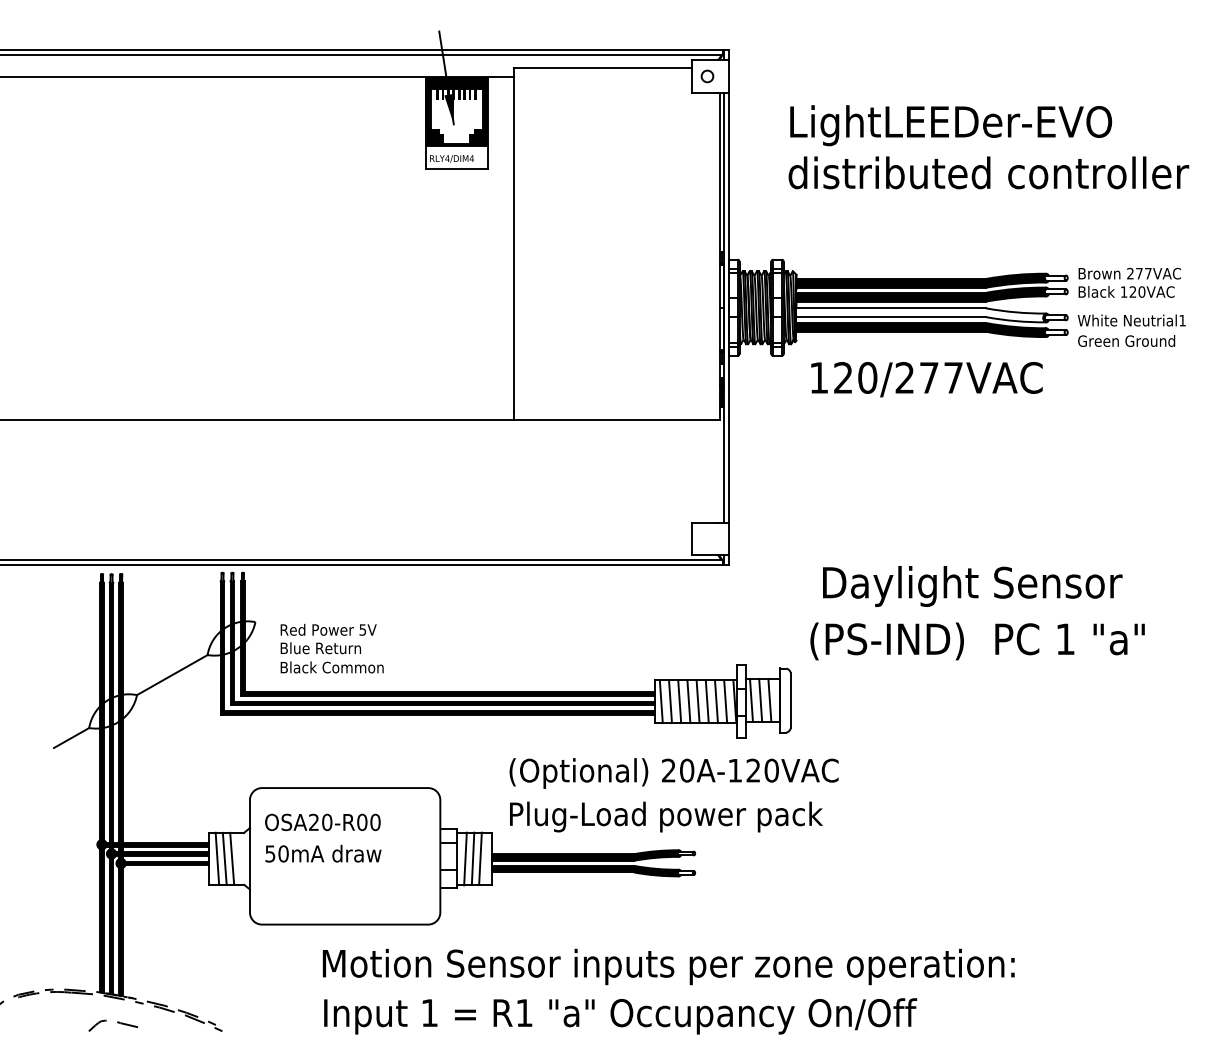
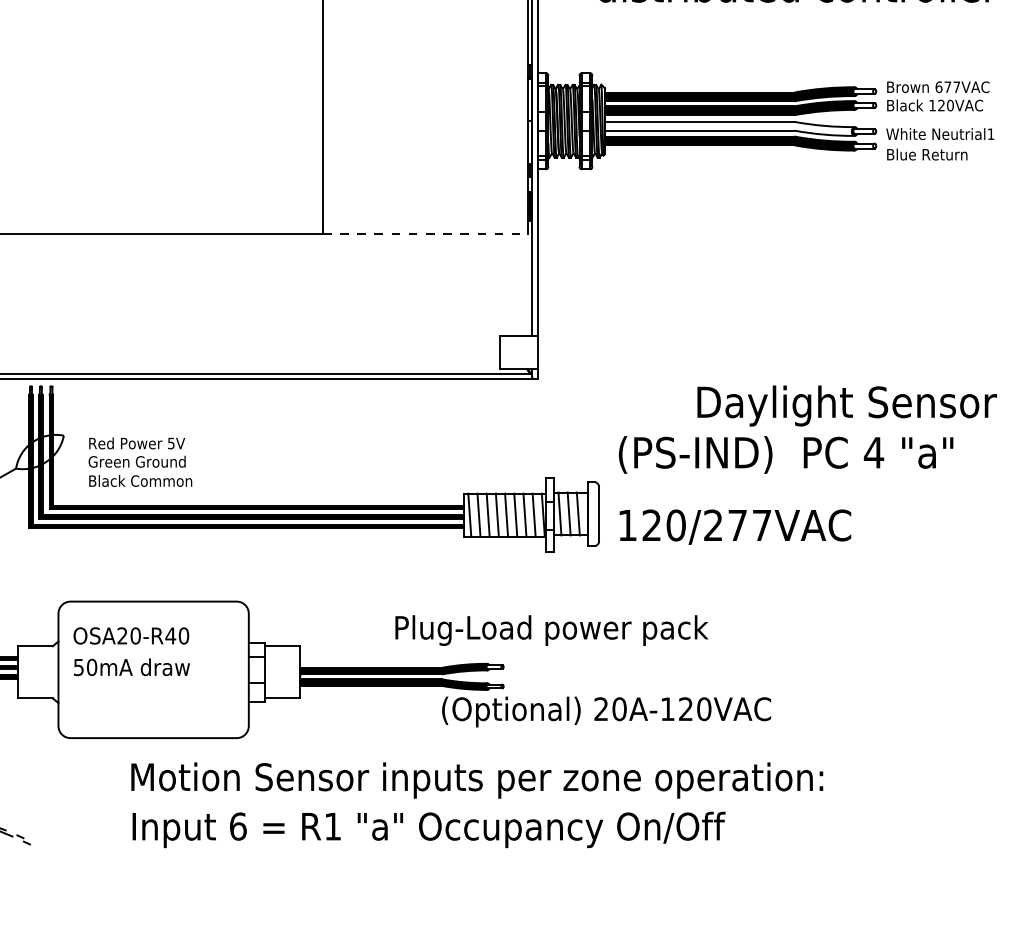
text: (1130, 273) -> (938, 87), 277VAC -> 677VAC
text: (1126, 340) -> (934, 154), Green Ground -> Blue Return
text: (926, 379) -> (734, 527), moved
line: (617, 420) -> (425, 234), solid -> dashed
text: (972, 586) -> (846, 406), moved
text: (1065, 638) -> (873, 452), 1 -> 4
text: (328, 648) -> (136, 462), Blue Return -> Green Ground
text: (673, 773) -> (605, 712), moved
text: (666, 816) -> (551, 630), moved
text: (361, 822) -> (169, 636), OSA20-R00 -> OSA20-R40
line: (217, 858) -> (25, 672), removed
line: (224, 858) -> (32, 672), removed
line: (232, 858) -> (40, 672), removed
line: (465, 858) -> (273, 672), removed
line: (472, 858) -> (280, 672), removed
line: (480, 858) -> (288, 672), removed
text: (429, 1013) -> (237, 827), 1 -> 6

